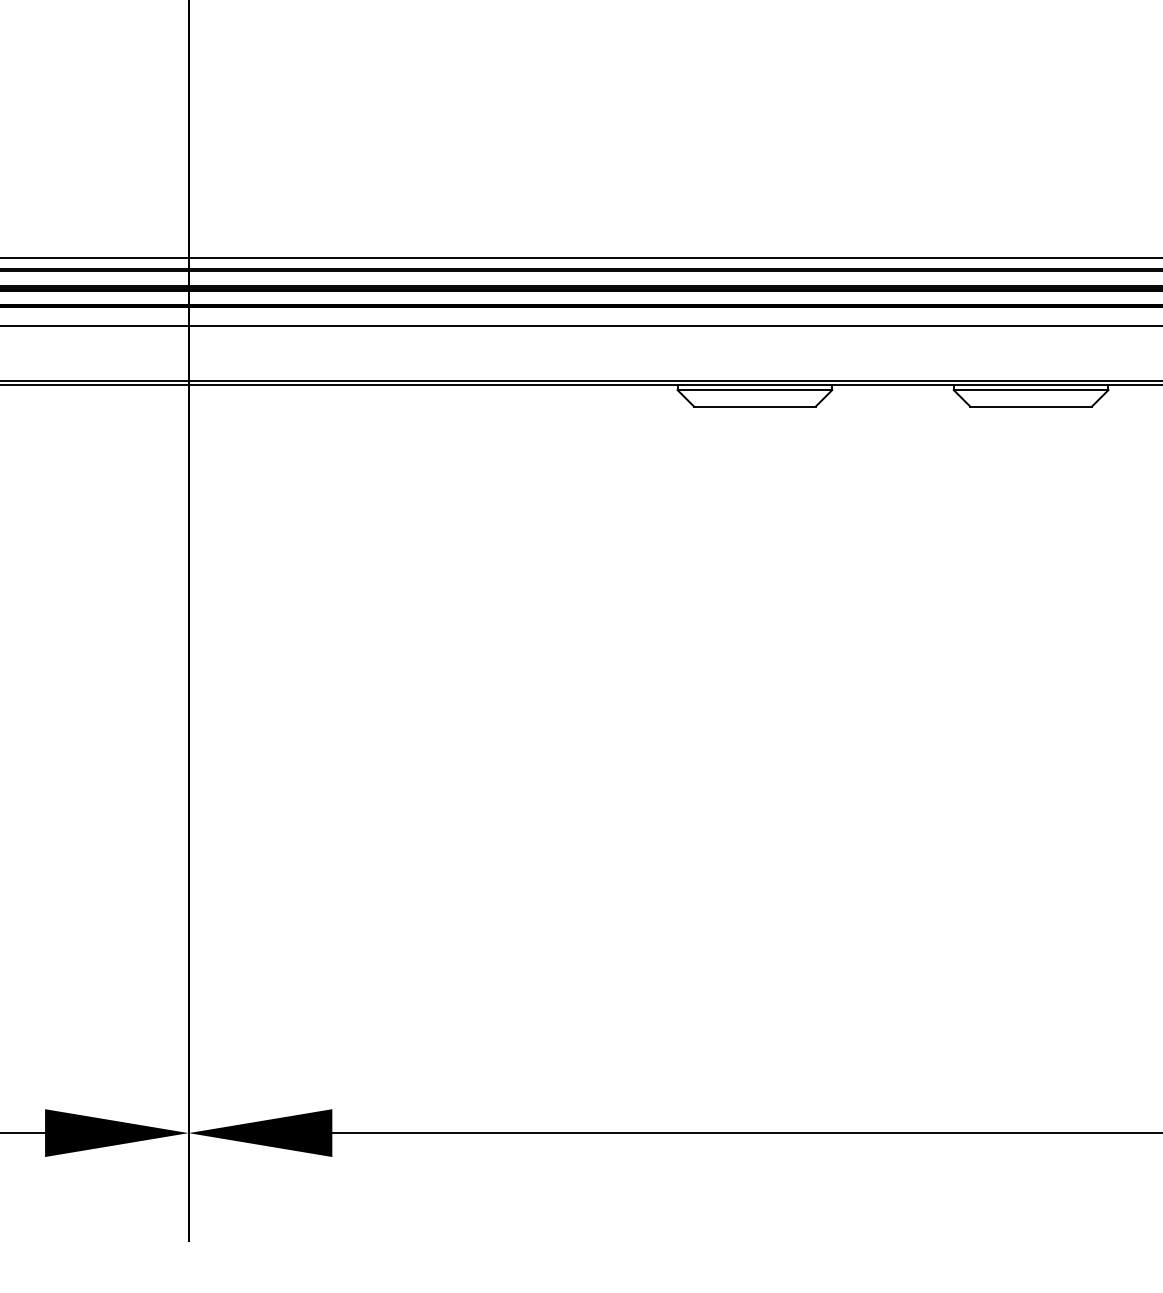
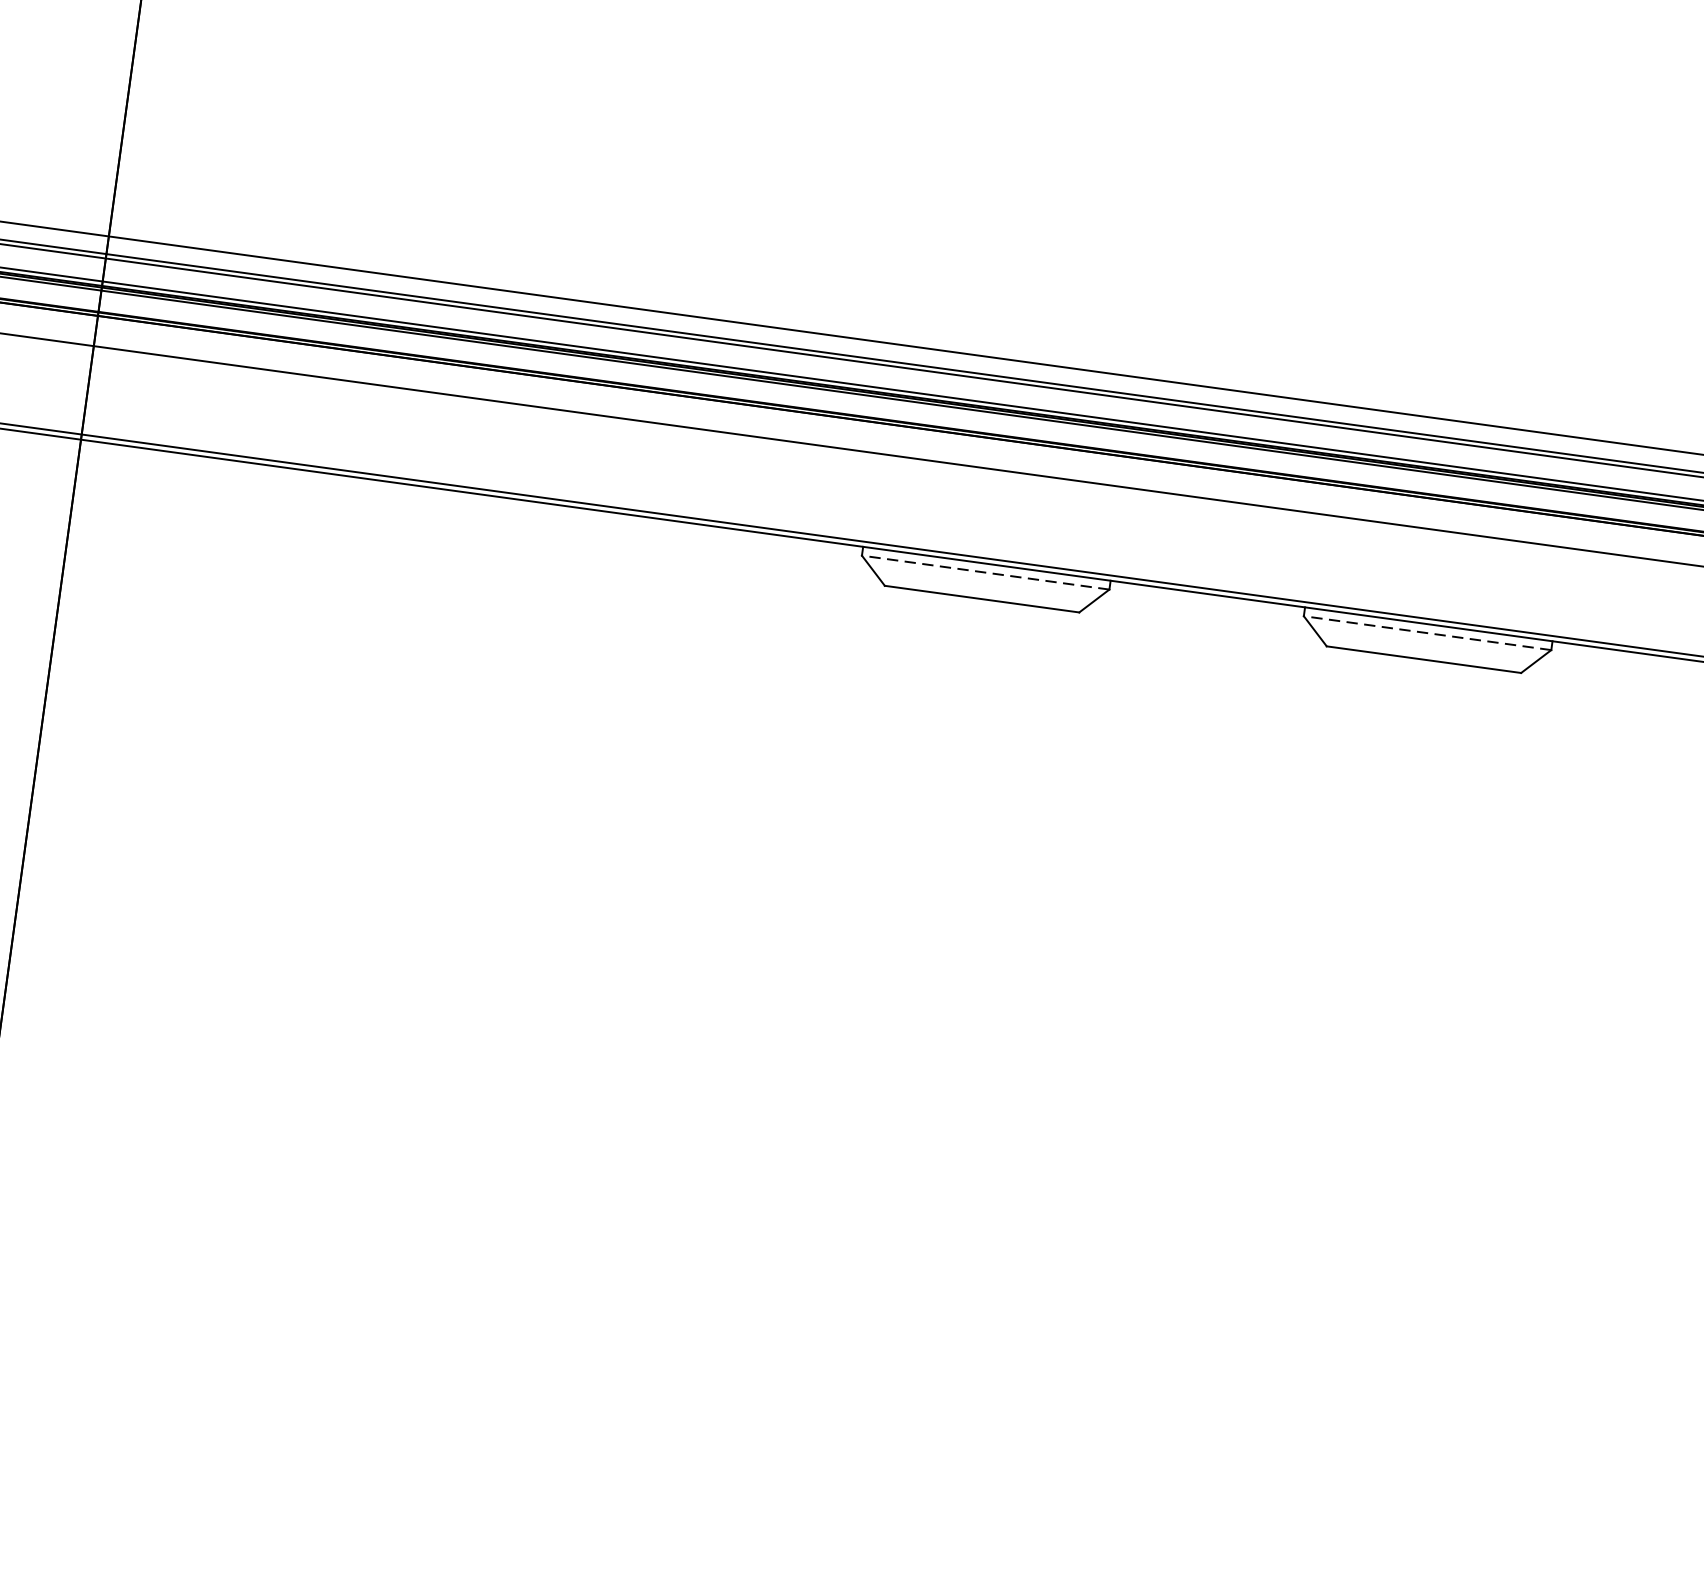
line: (754, 390) -> (984, 573), solid -> dashed
line: (1030, 390) -> (1426, 633), solid -> dashed

